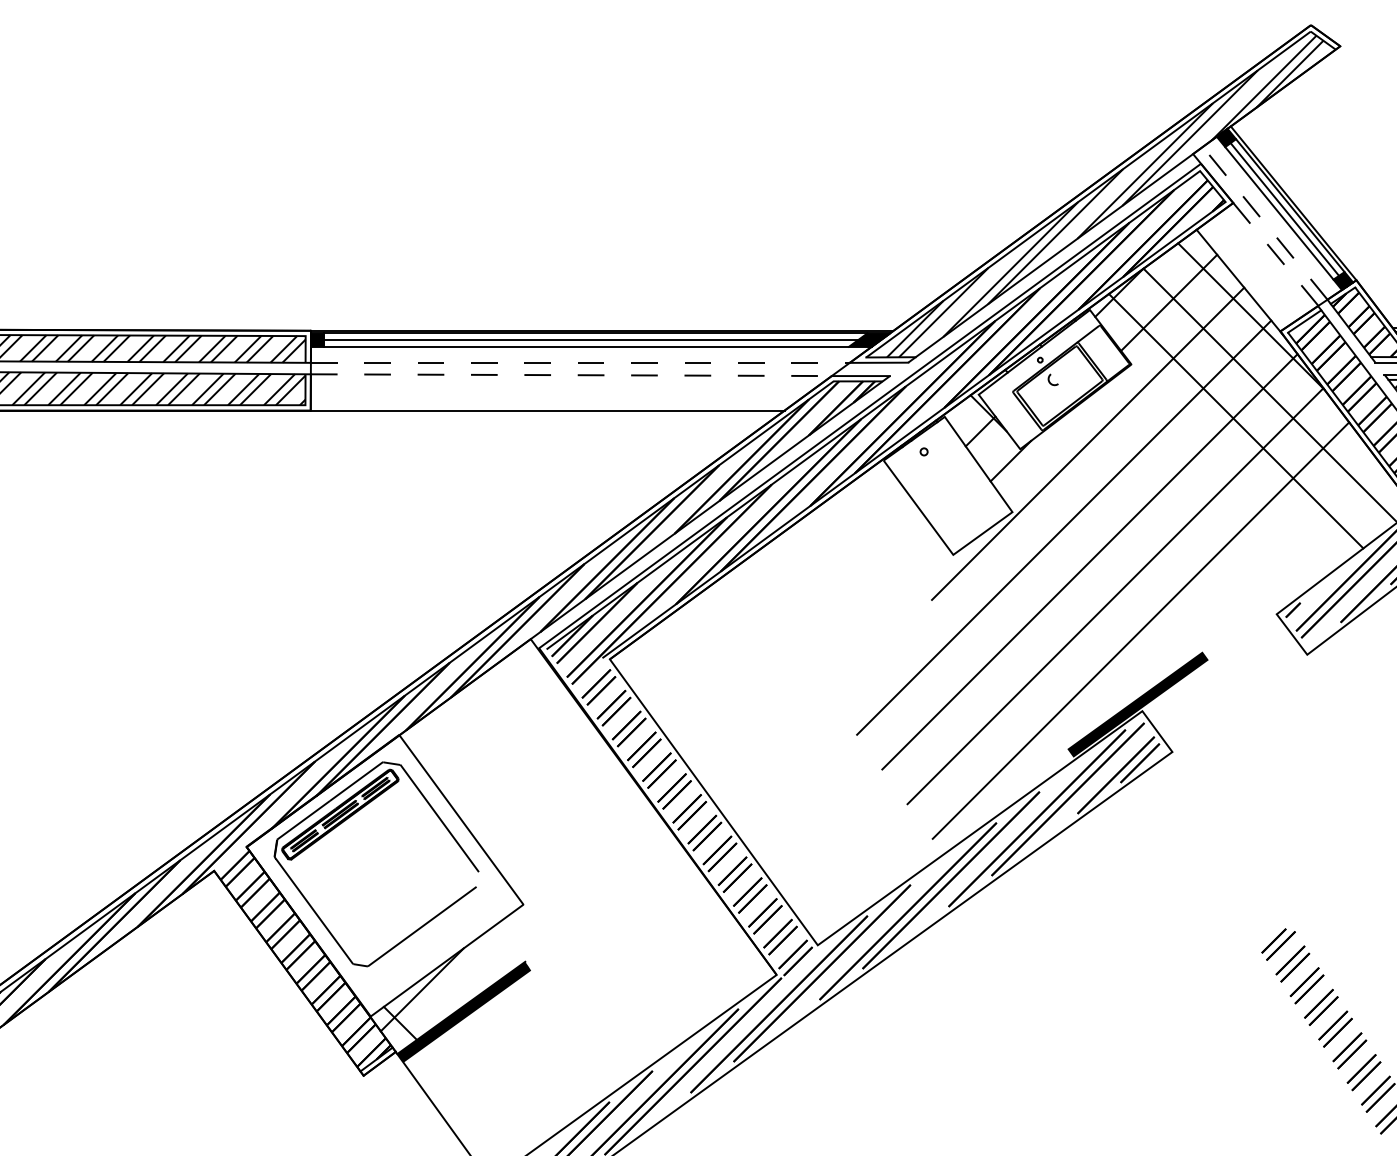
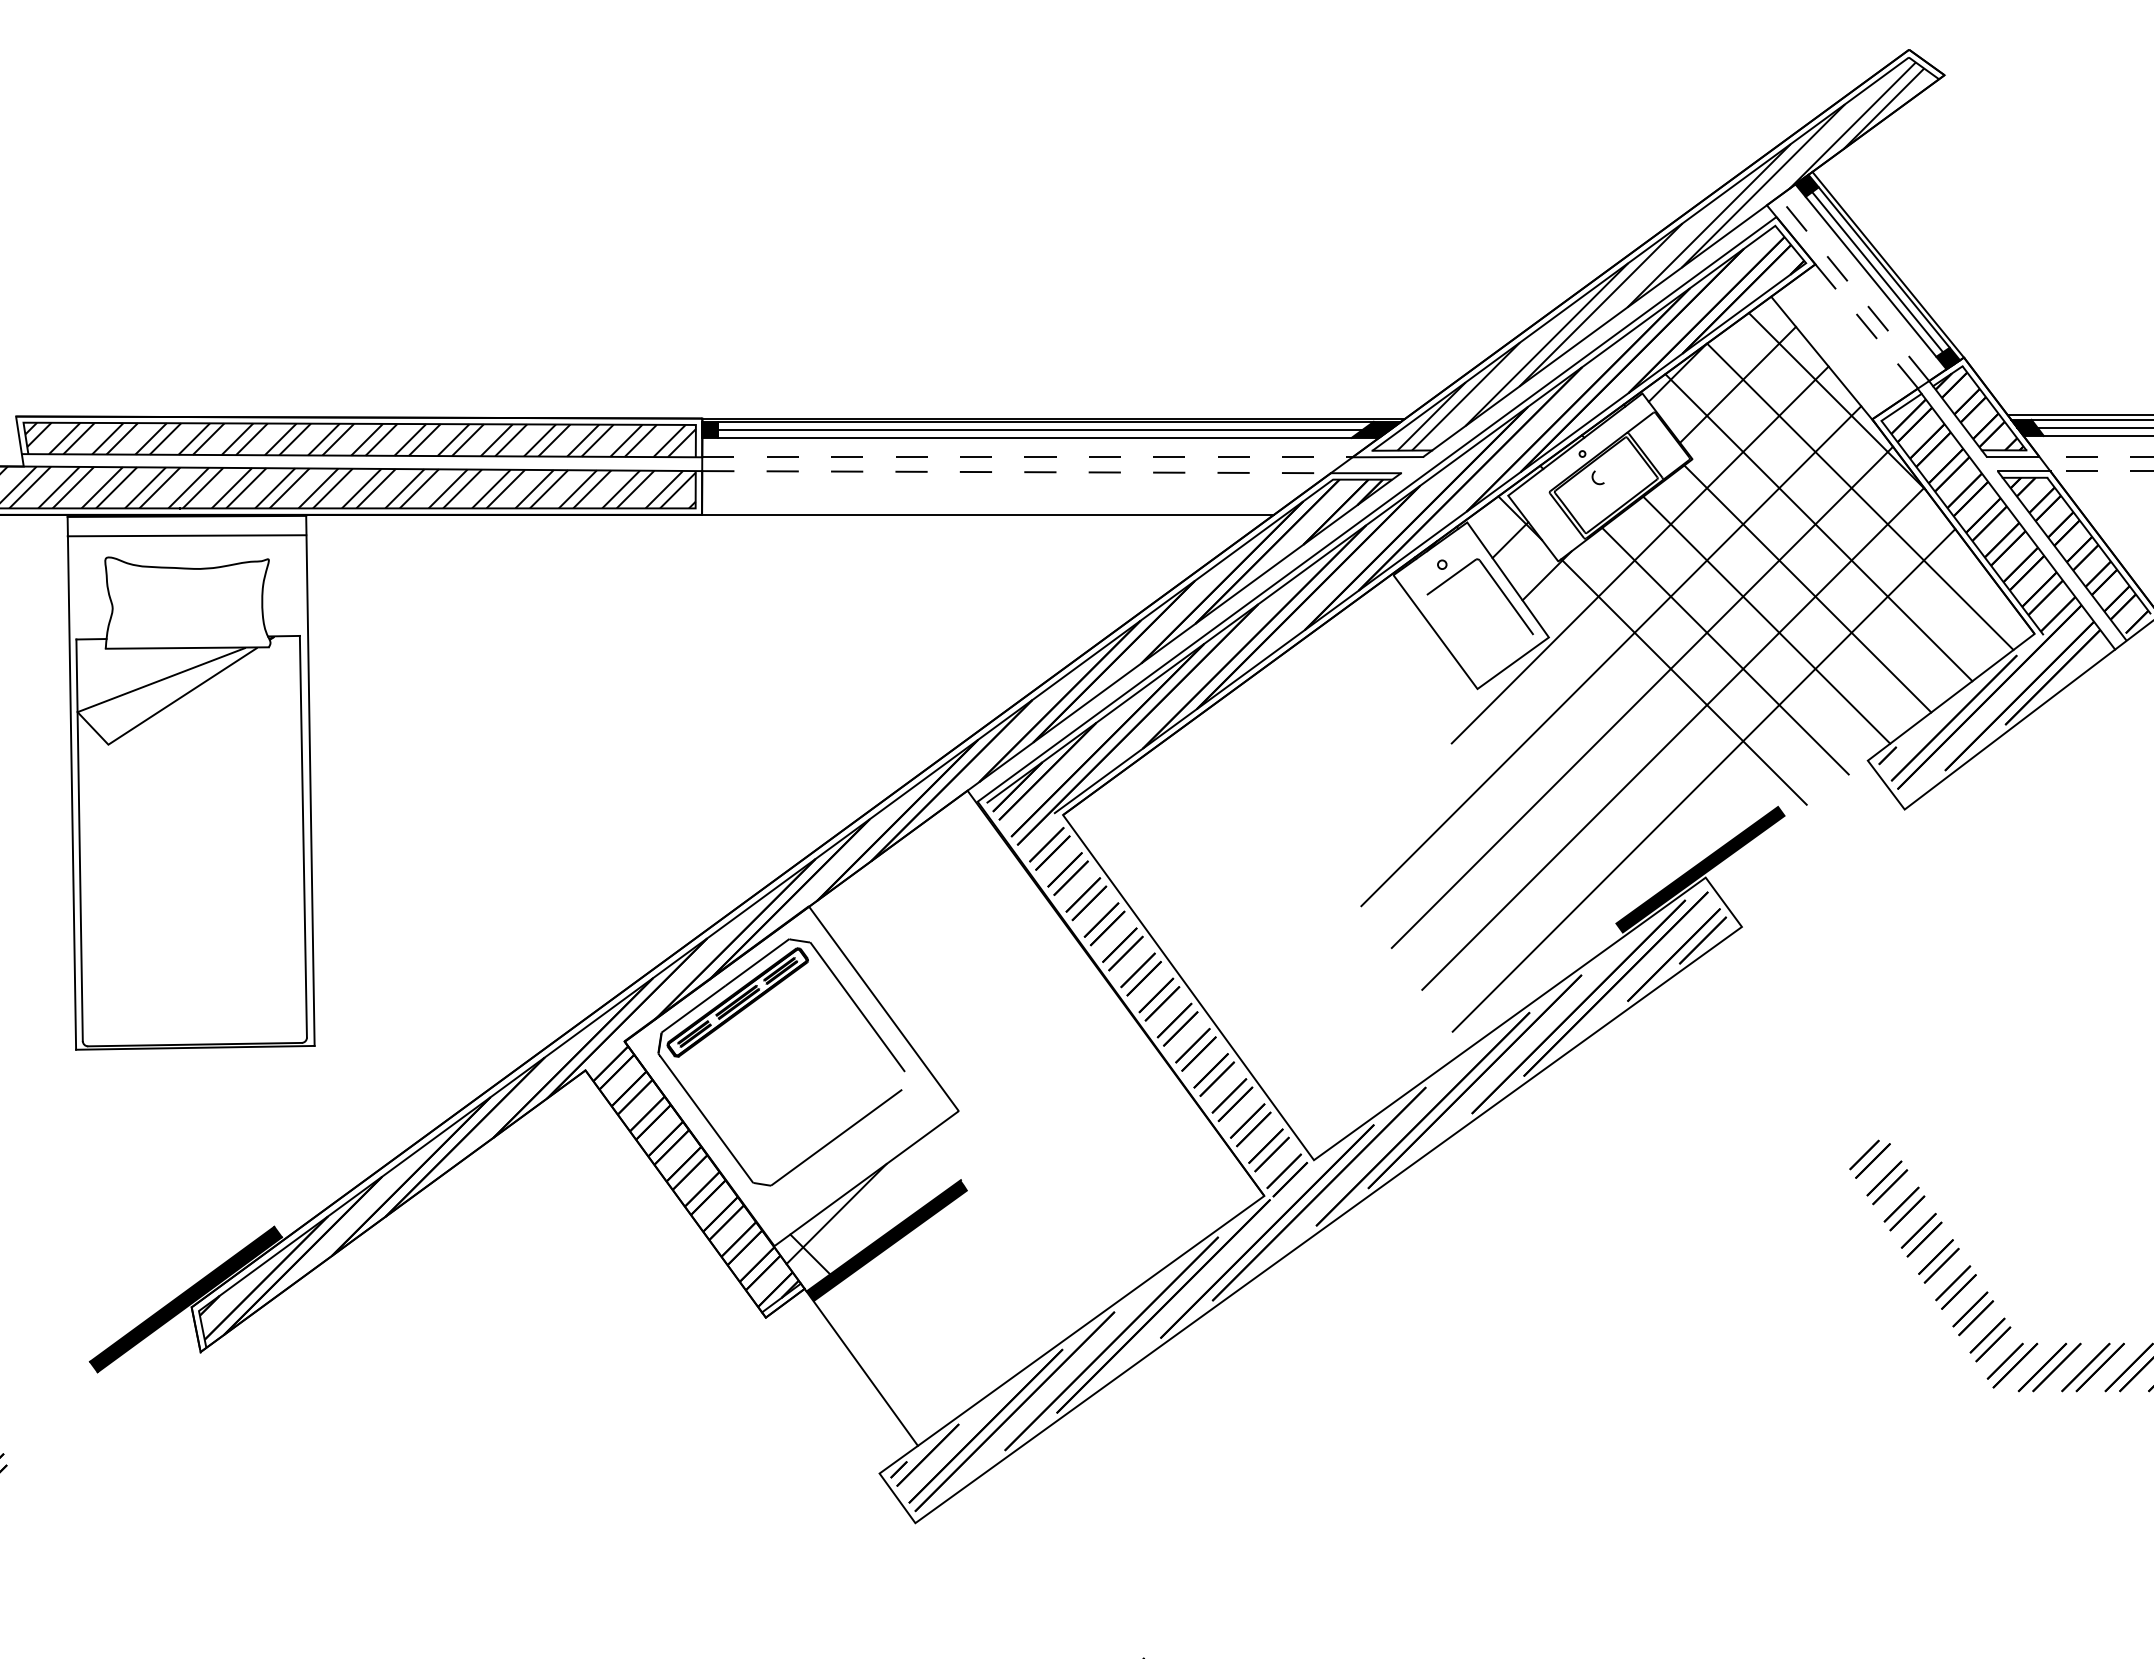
part: (969, 469) -> (1496, 585), added
line: (1226, 471) -> (1807, 588), added
line: (1192, 497) -> (1766, 619), added
line: (1158, 523) -> (1725, 651), added
line: (1123, 548) -> (1683, 681), added

